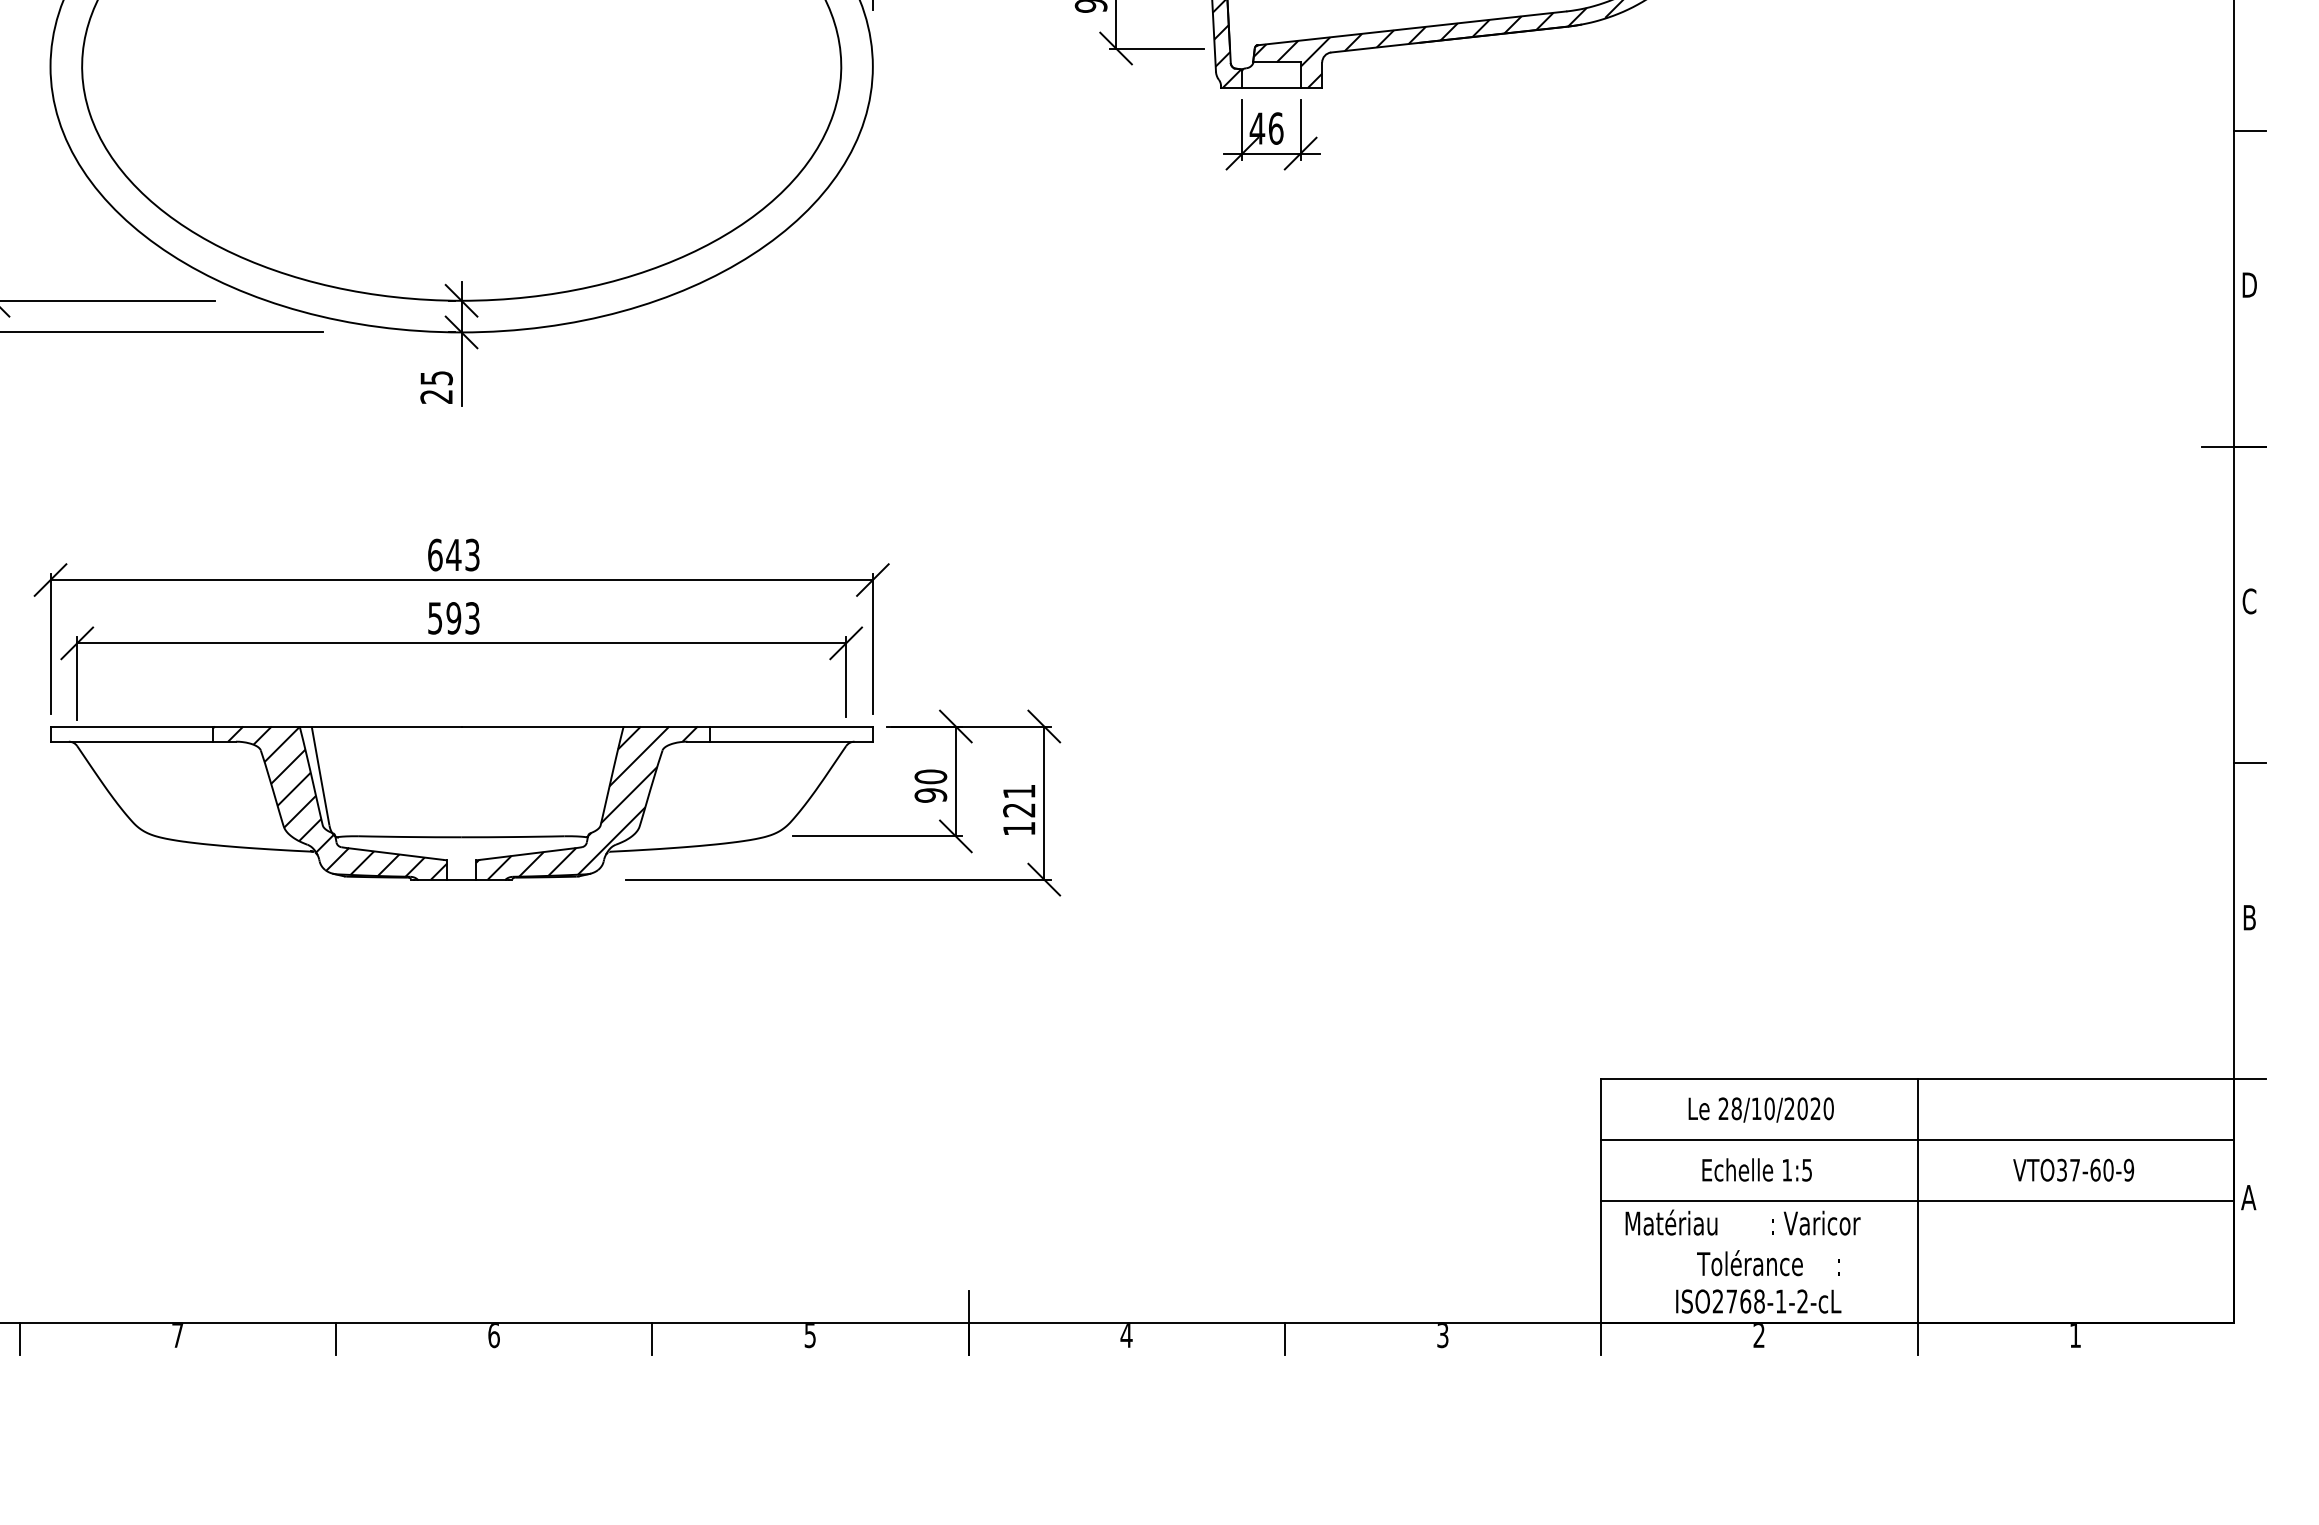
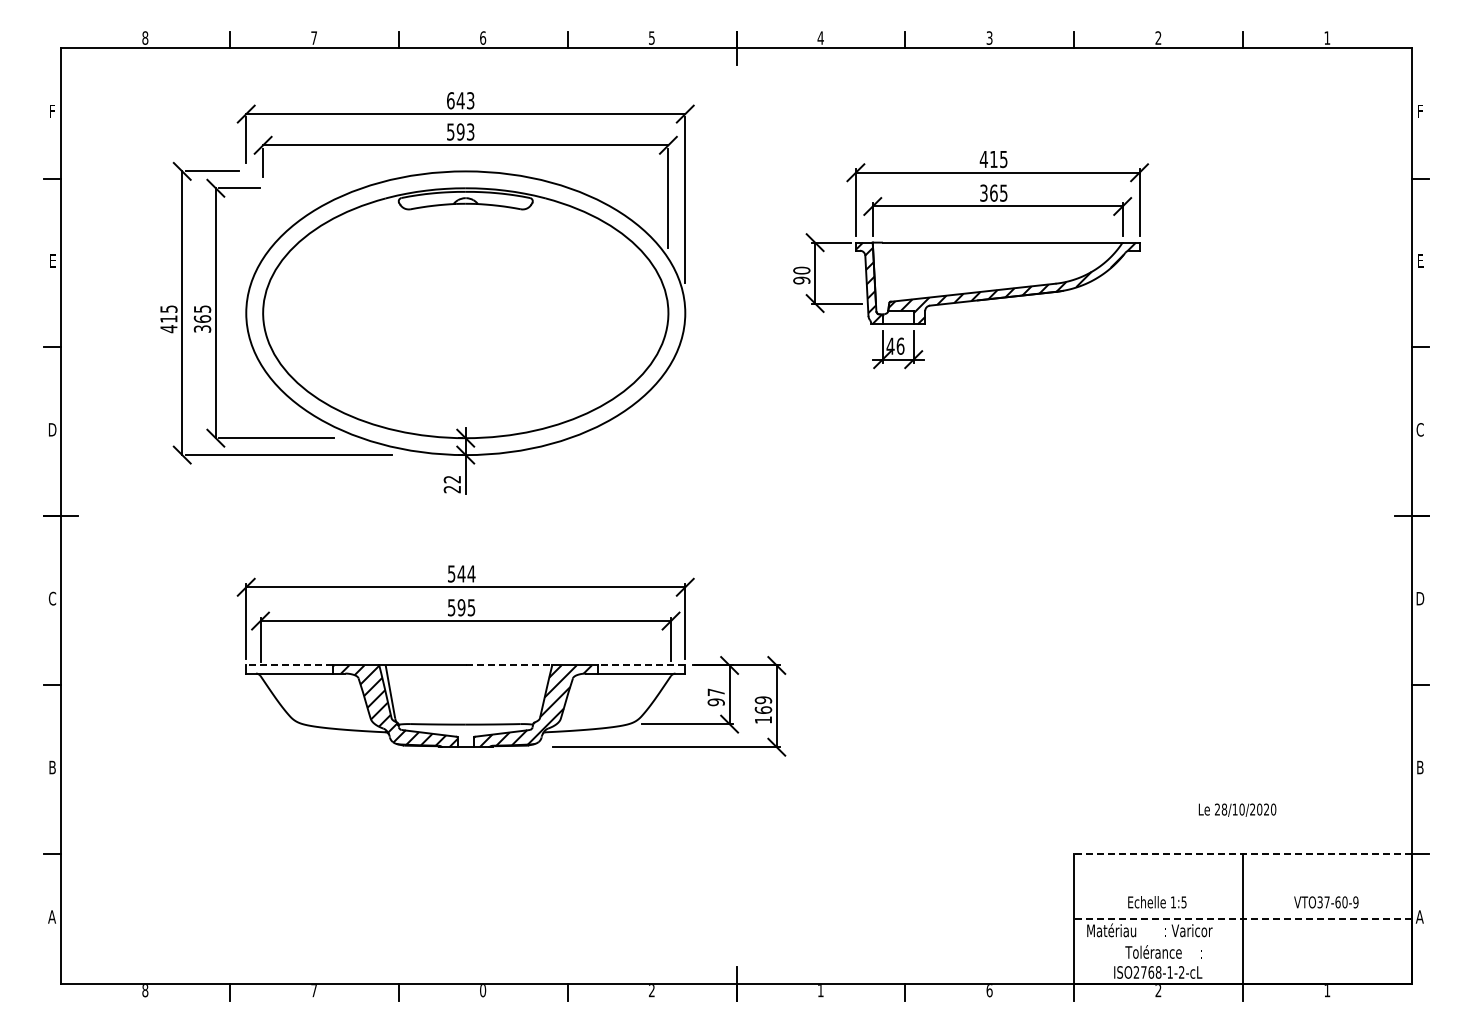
text: (2249, 284) -> (1420, 429), D -> C
text: (436, 378) -> (452, 479), 25 -> 22
text: (453, 554) -> (461, 573), 643 -> 544
text: (2249, 601) -> (1420, 598), C -> D
text: (472, 617) -> (471, 607), 593 -> 595
line: (131, 726) -> (289, 665), solid -> dashed
line: (543, 726) -> (509, 665), solid -> dashed
line: (790, 726) -> (641, 665), solid -> dashed
text: (929, 777) -> (715, 692), 90 -> 97
text: (1019, 799) -> (763, 704), 121 -> 169
line: (1918, 1078) -> (1243, 853), solid -> dashed
text: (1761, 1108) -> (1237, 809), moved
line: (1916, 1140) -> (1242, 886), removed
line: (1918, 1200) -> (1243, 918), solid -> dashed
text: (494, 1335) -> (483, 990), 6 -> 0
text: (809, 1337) -> (651, 991), 5 -> 2
text: (1126, 1337) -> (820, 991), 4 -> 1
text: (1442, 1337) -> (989, 991), 3 -> 6

